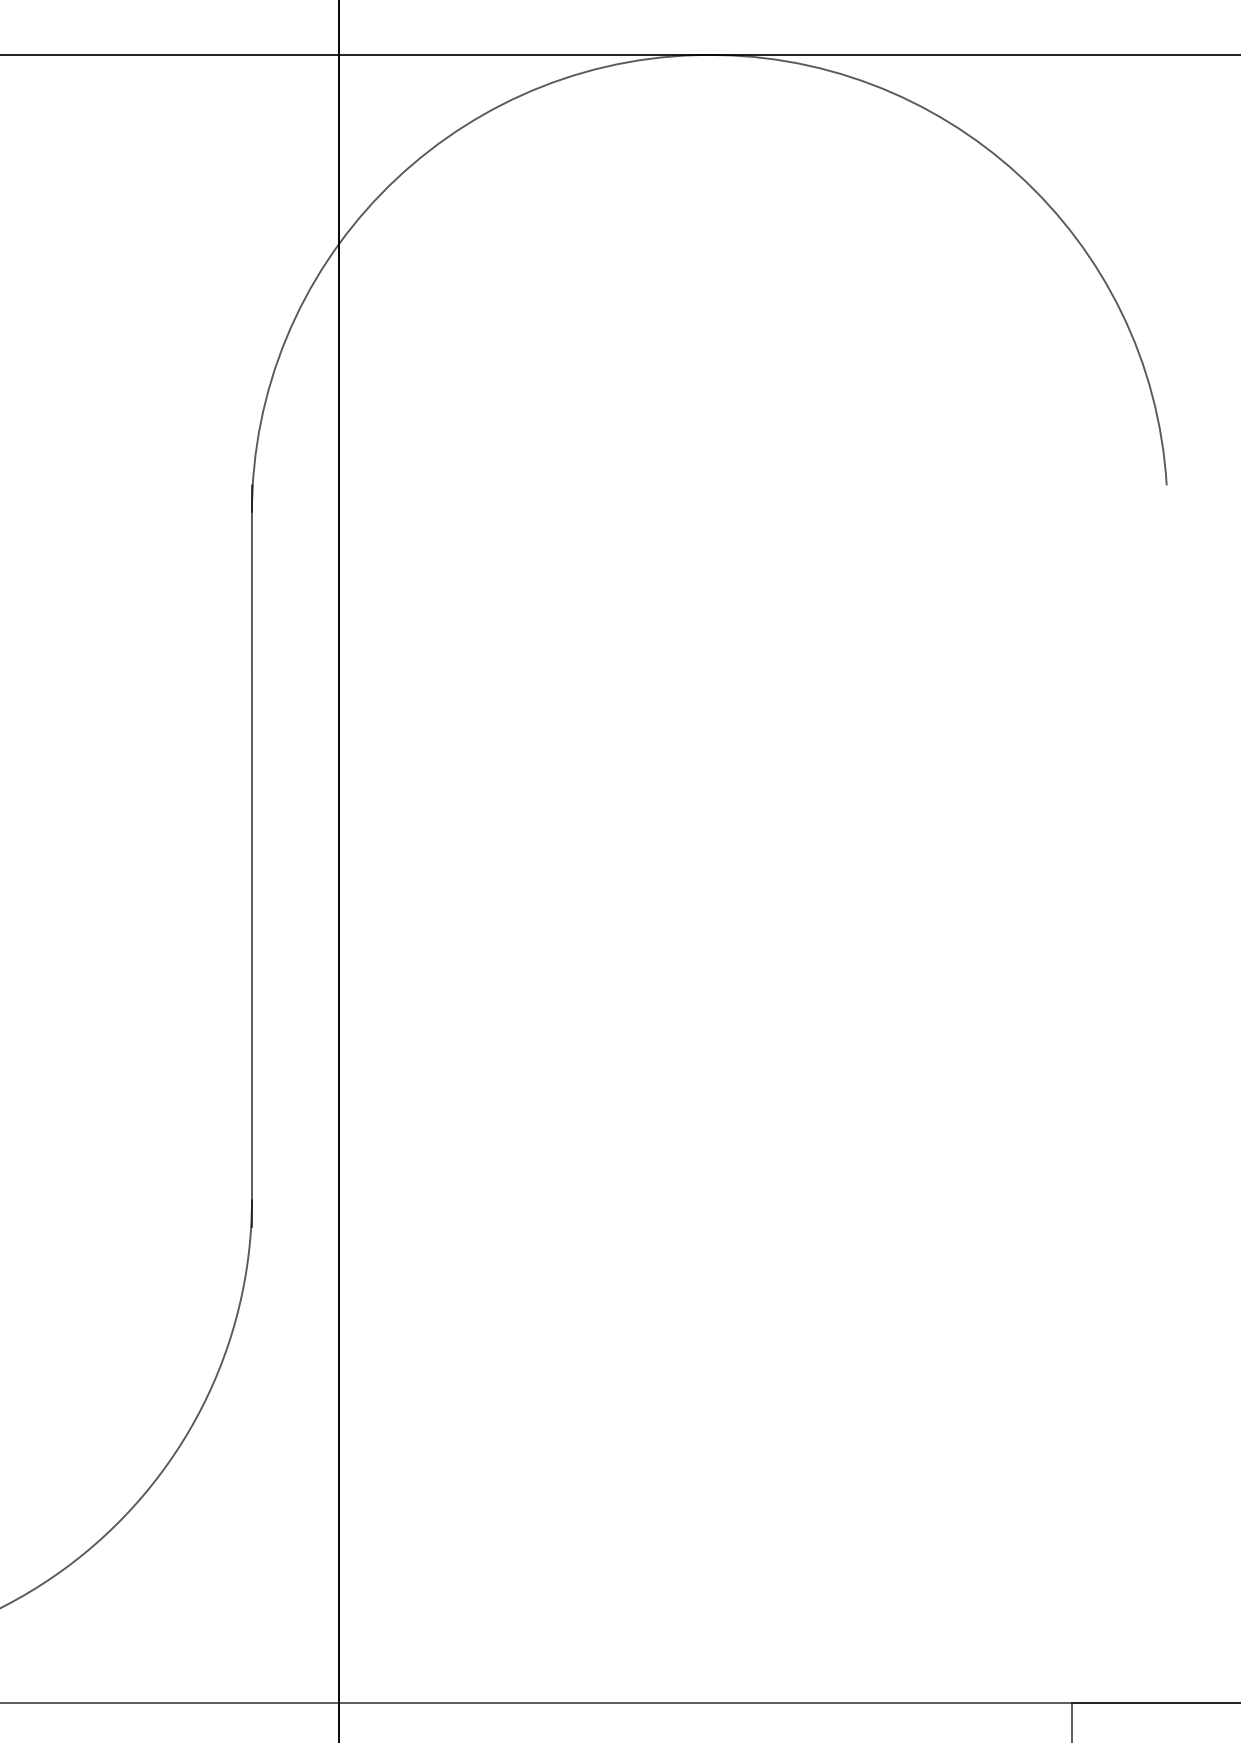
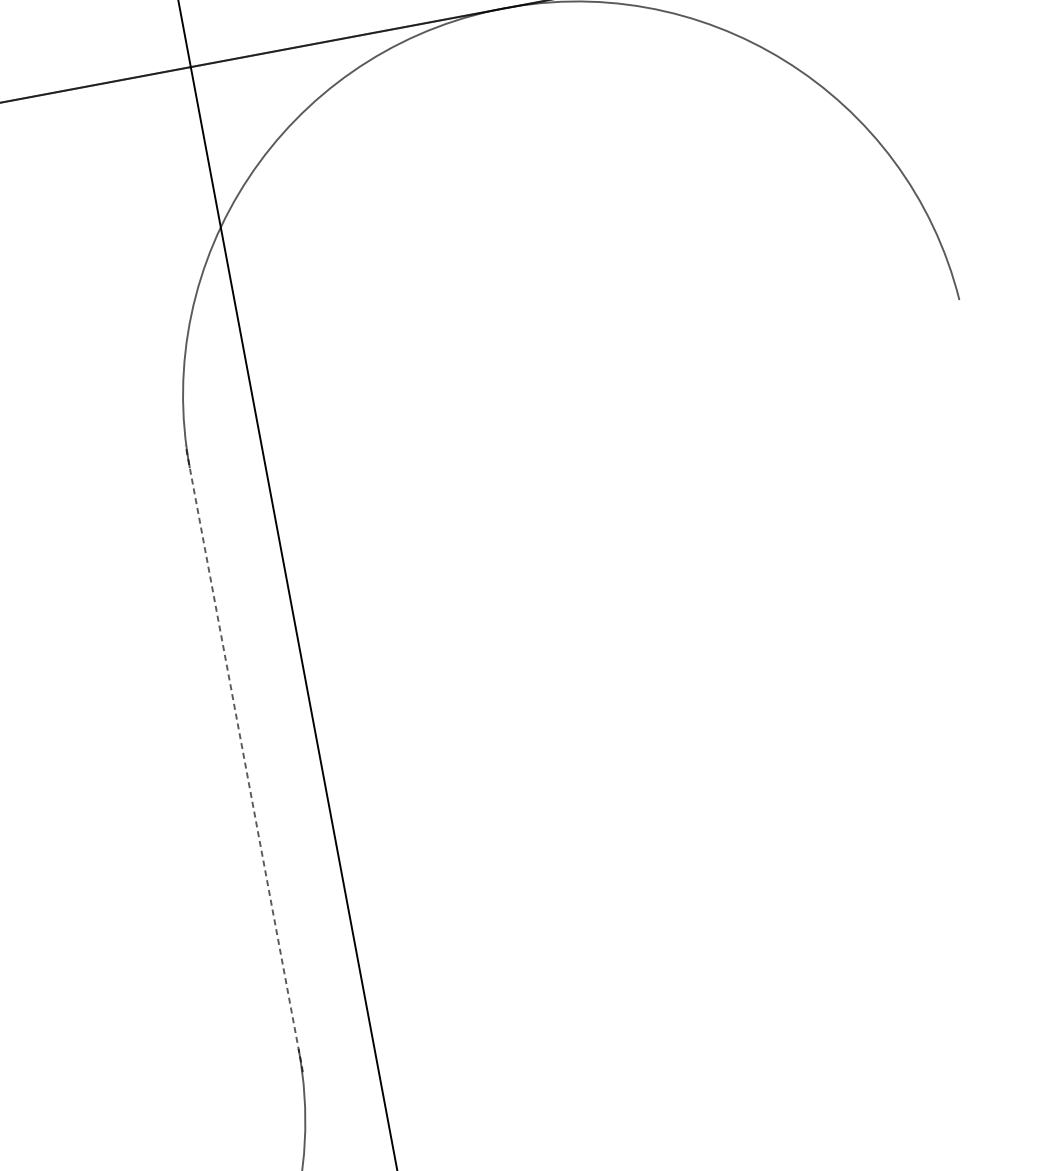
line: (251, 856) -> (243, 758), solid -> dashed

